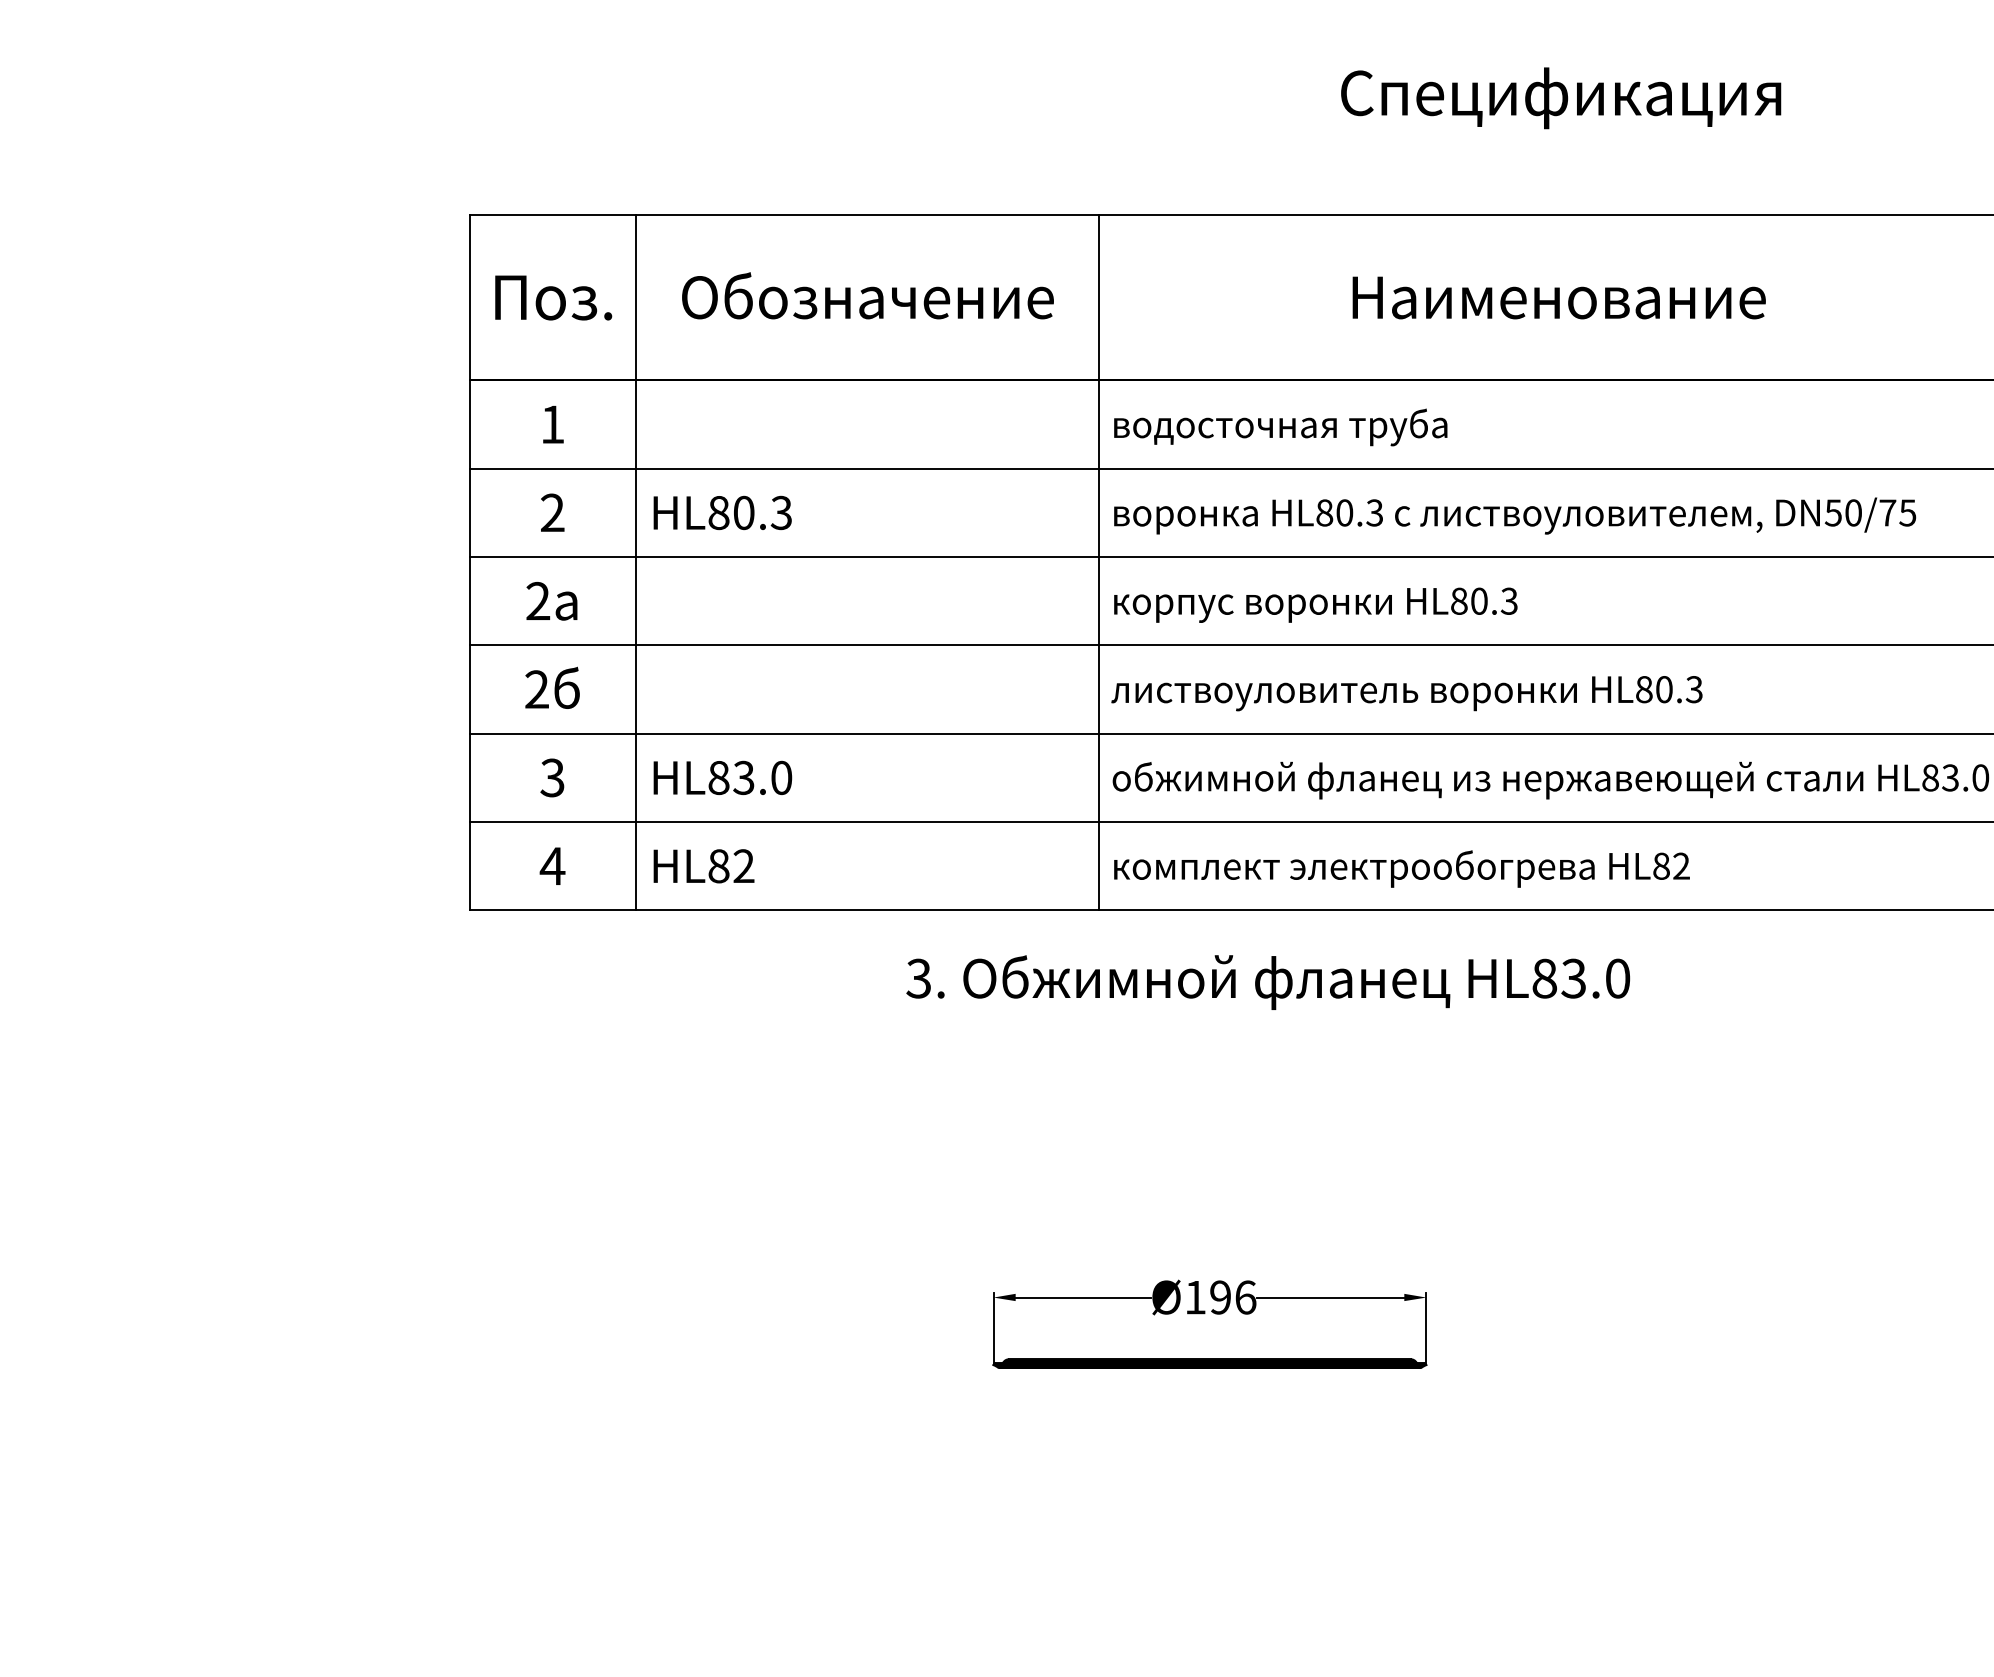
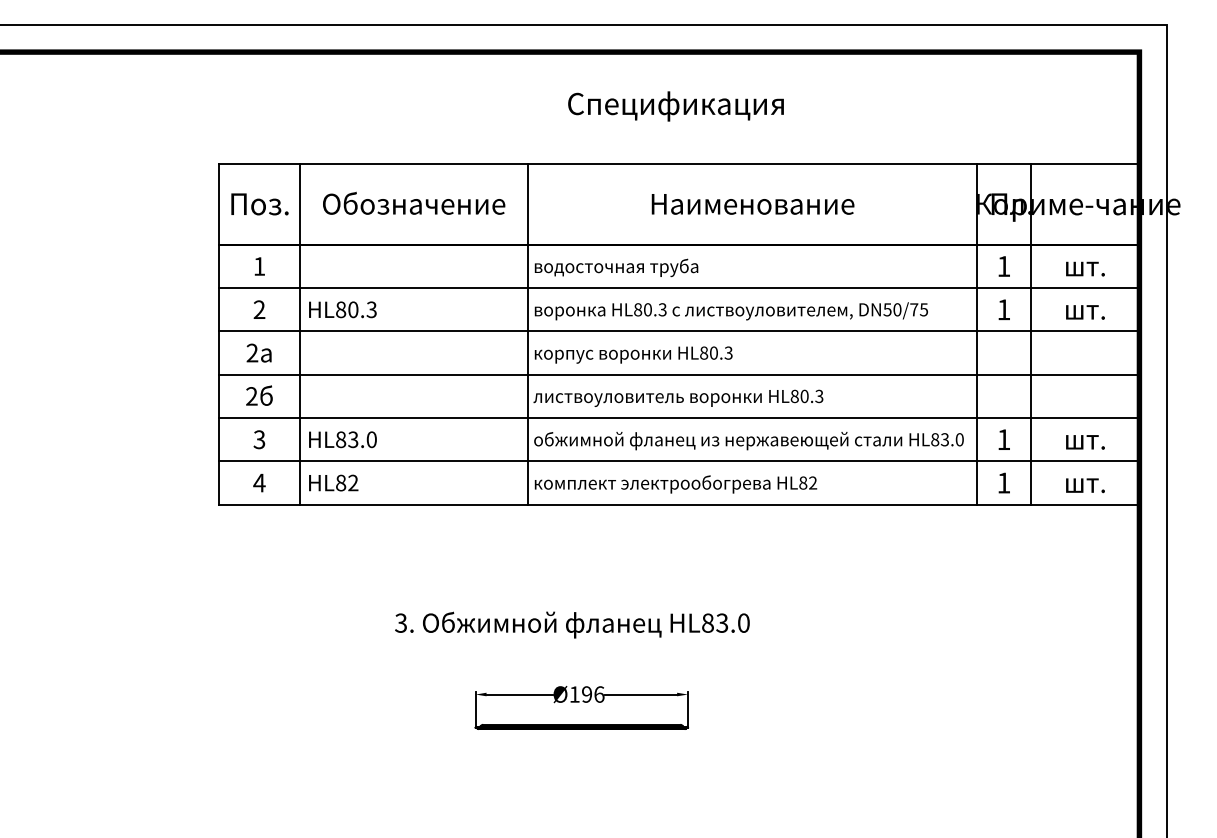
text: (1560, 98) -> (675, 106), moved
text: (1268, 981) -> (572, 624), moved

